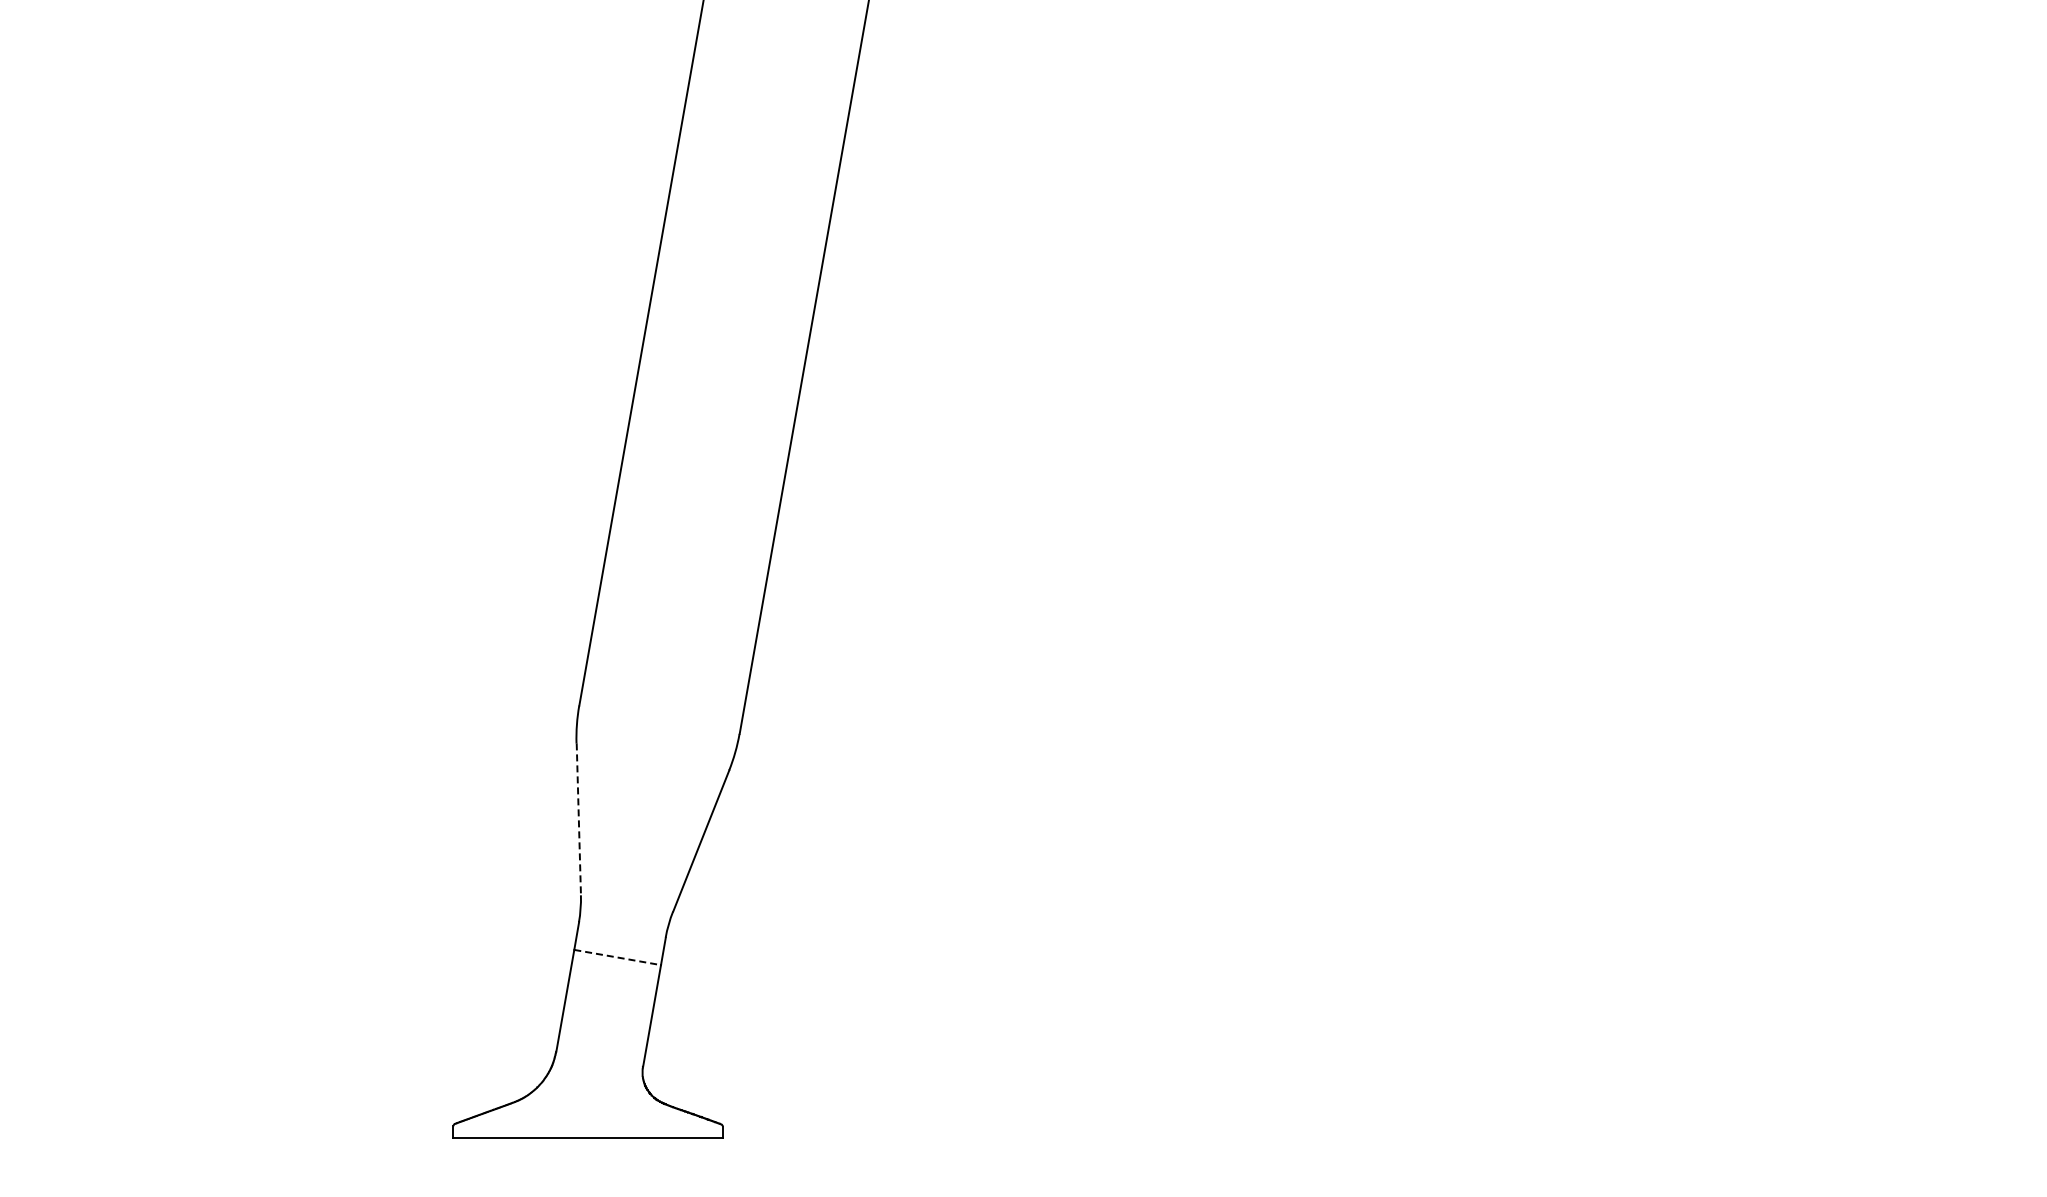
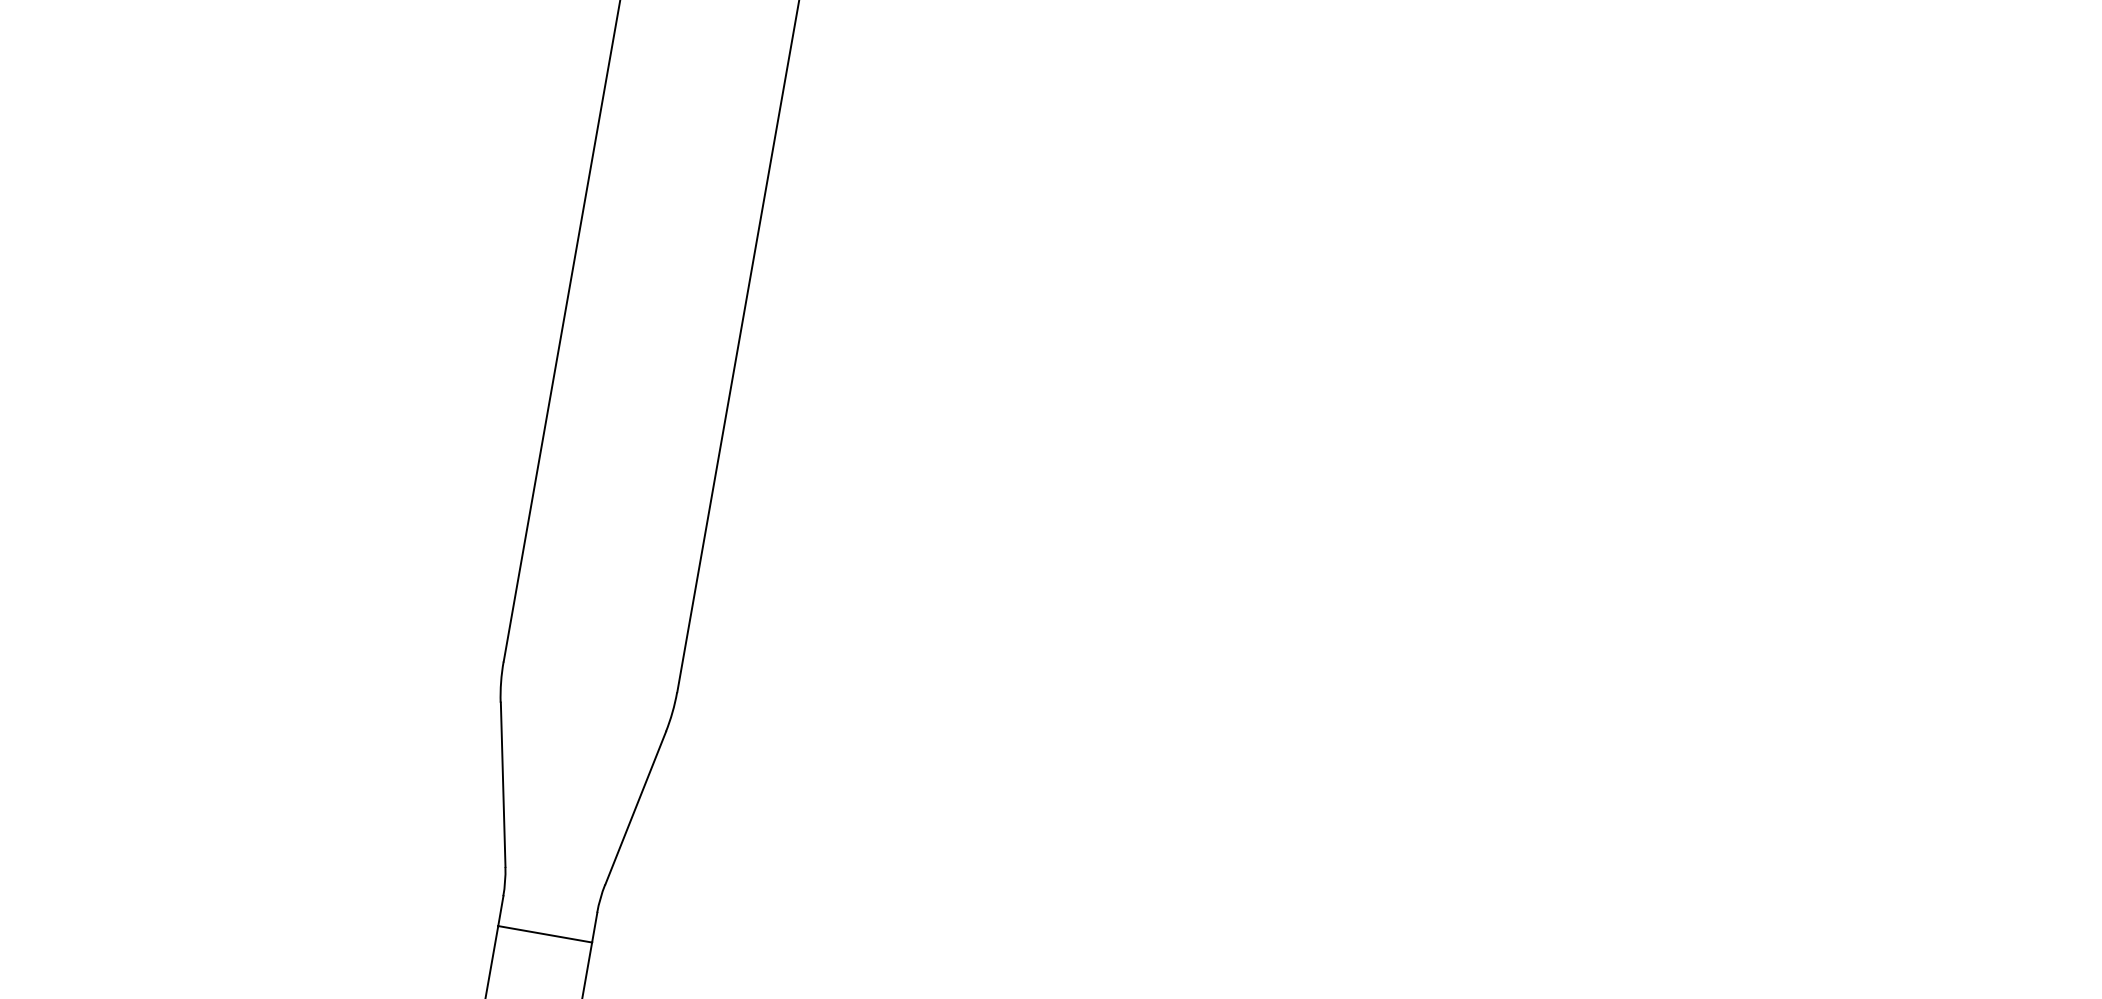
line: (578, 819) -> (502, 784), dashed -> solid
line: (618, 957) -> (546, 934), dashed -> solid

